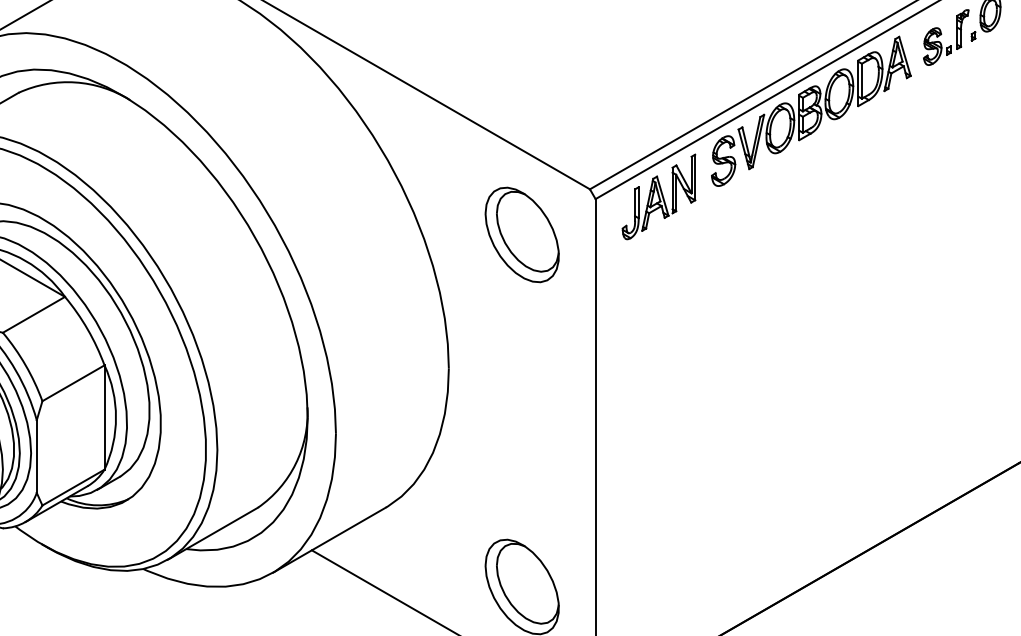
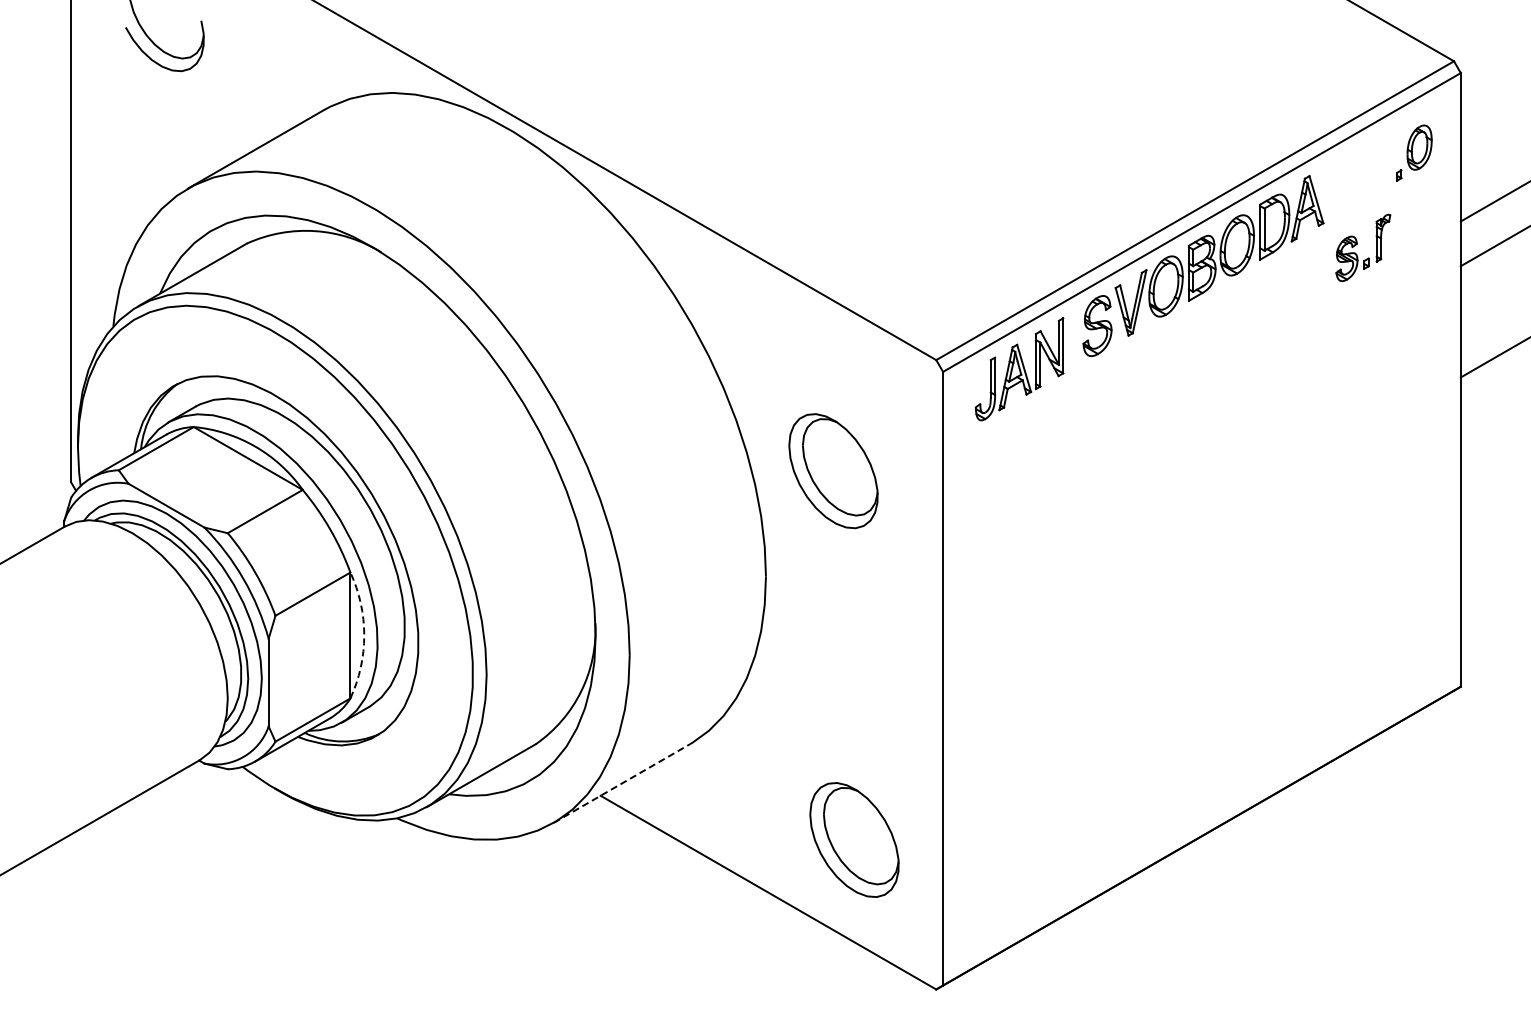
part: (941, 34) -> (1357, 244), moved
part: (522, 235) -> (833, 471), moved
arc: (116, 417) -> (364, 635), solid -> dashed
line: (329, 540) -> (621, 783), solid -> dashed

